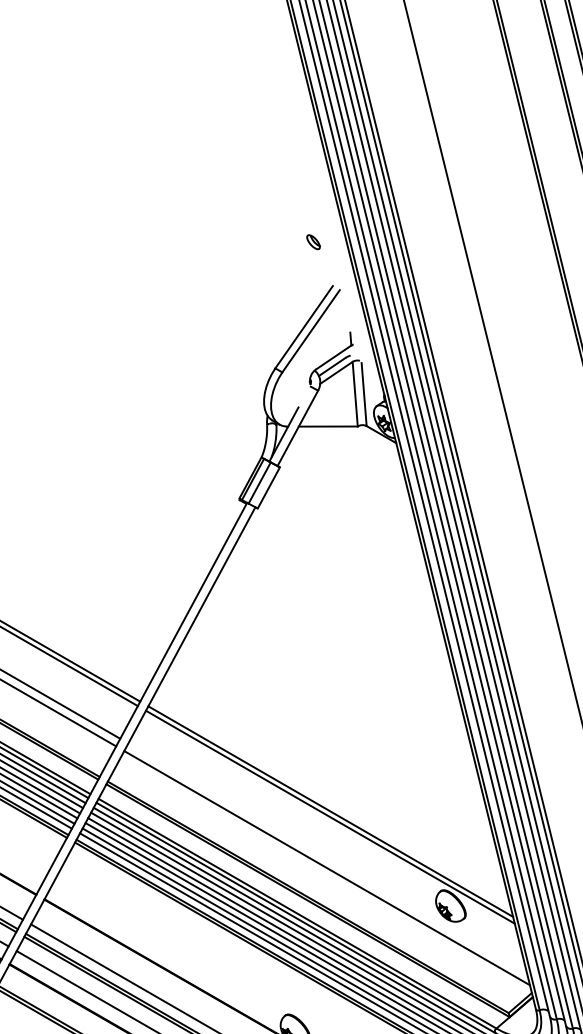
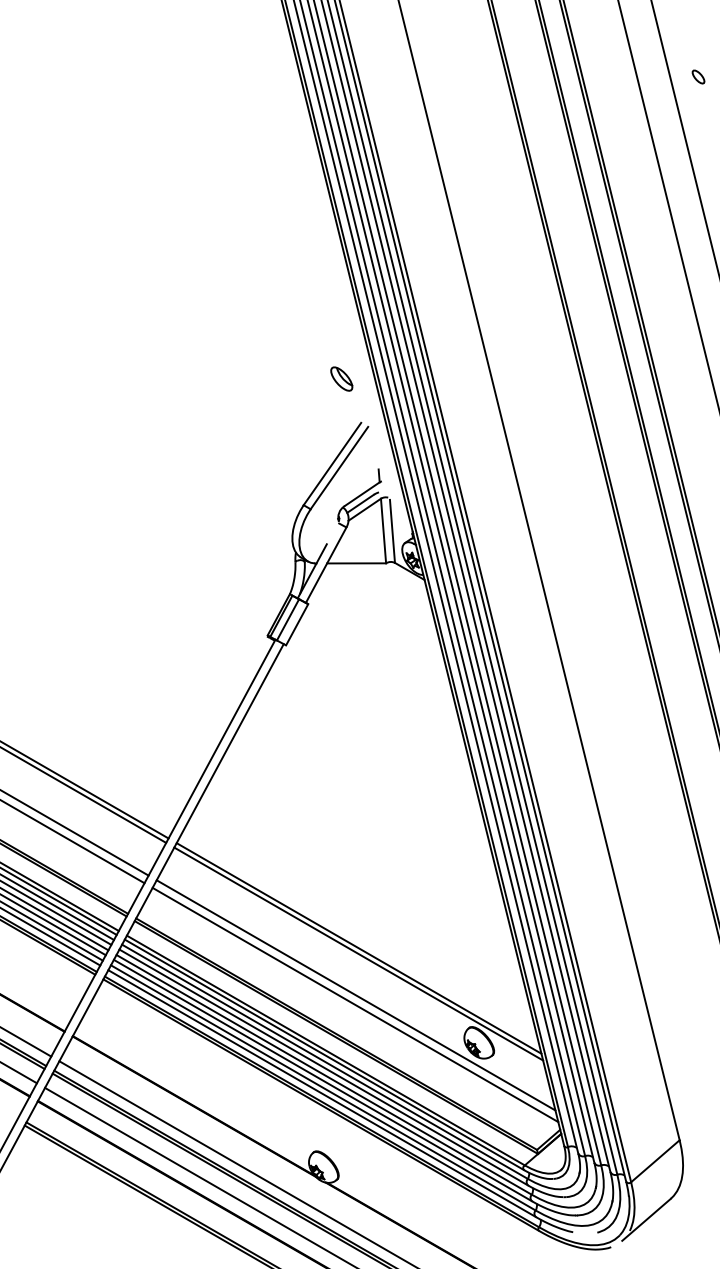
part: (313, 241) -> (341, 378), size x1.67
line: (327, 858) -> (355, 995), added

